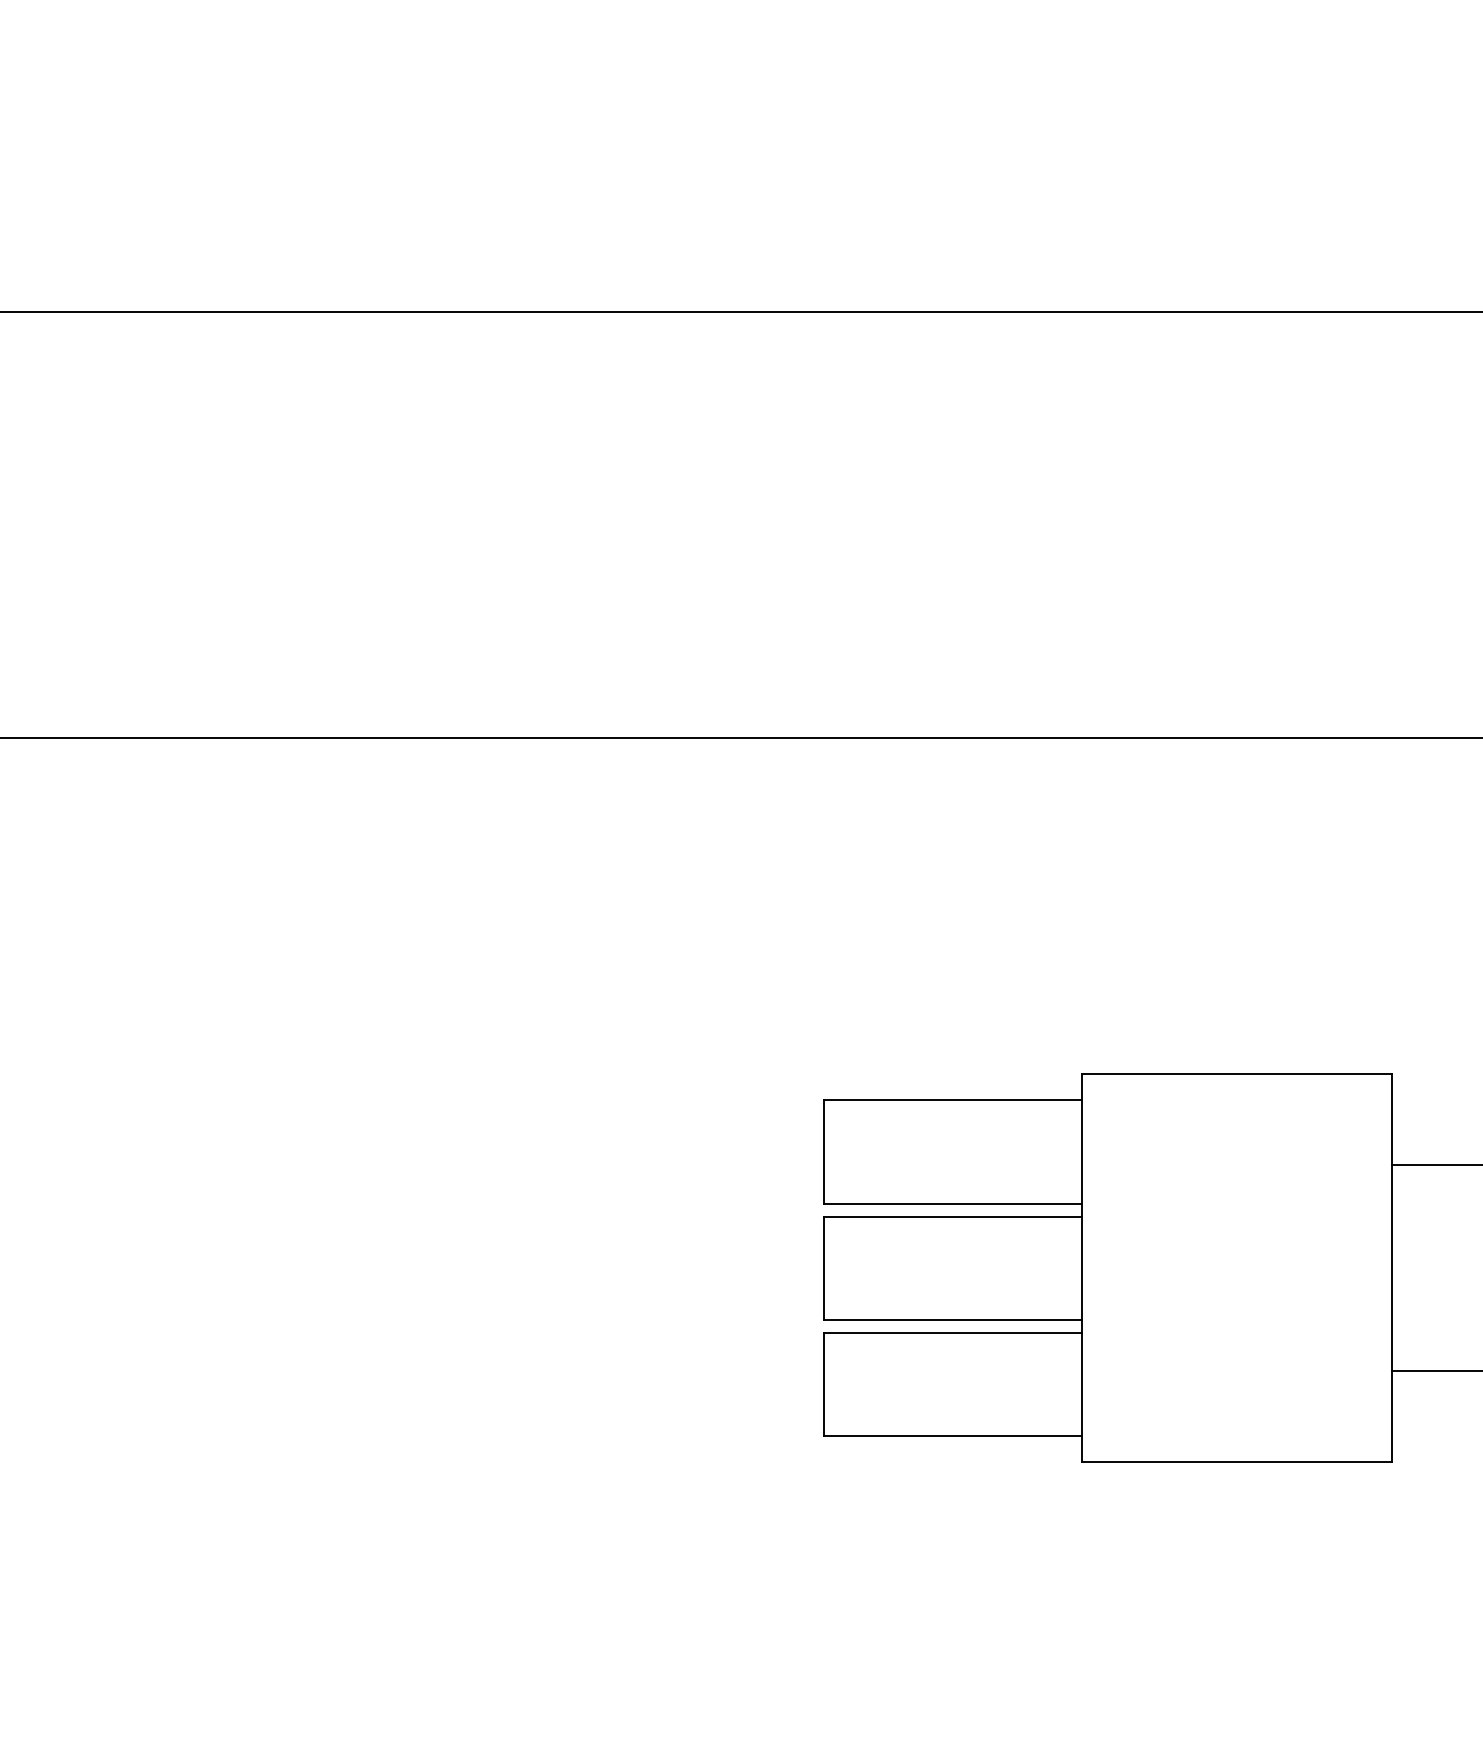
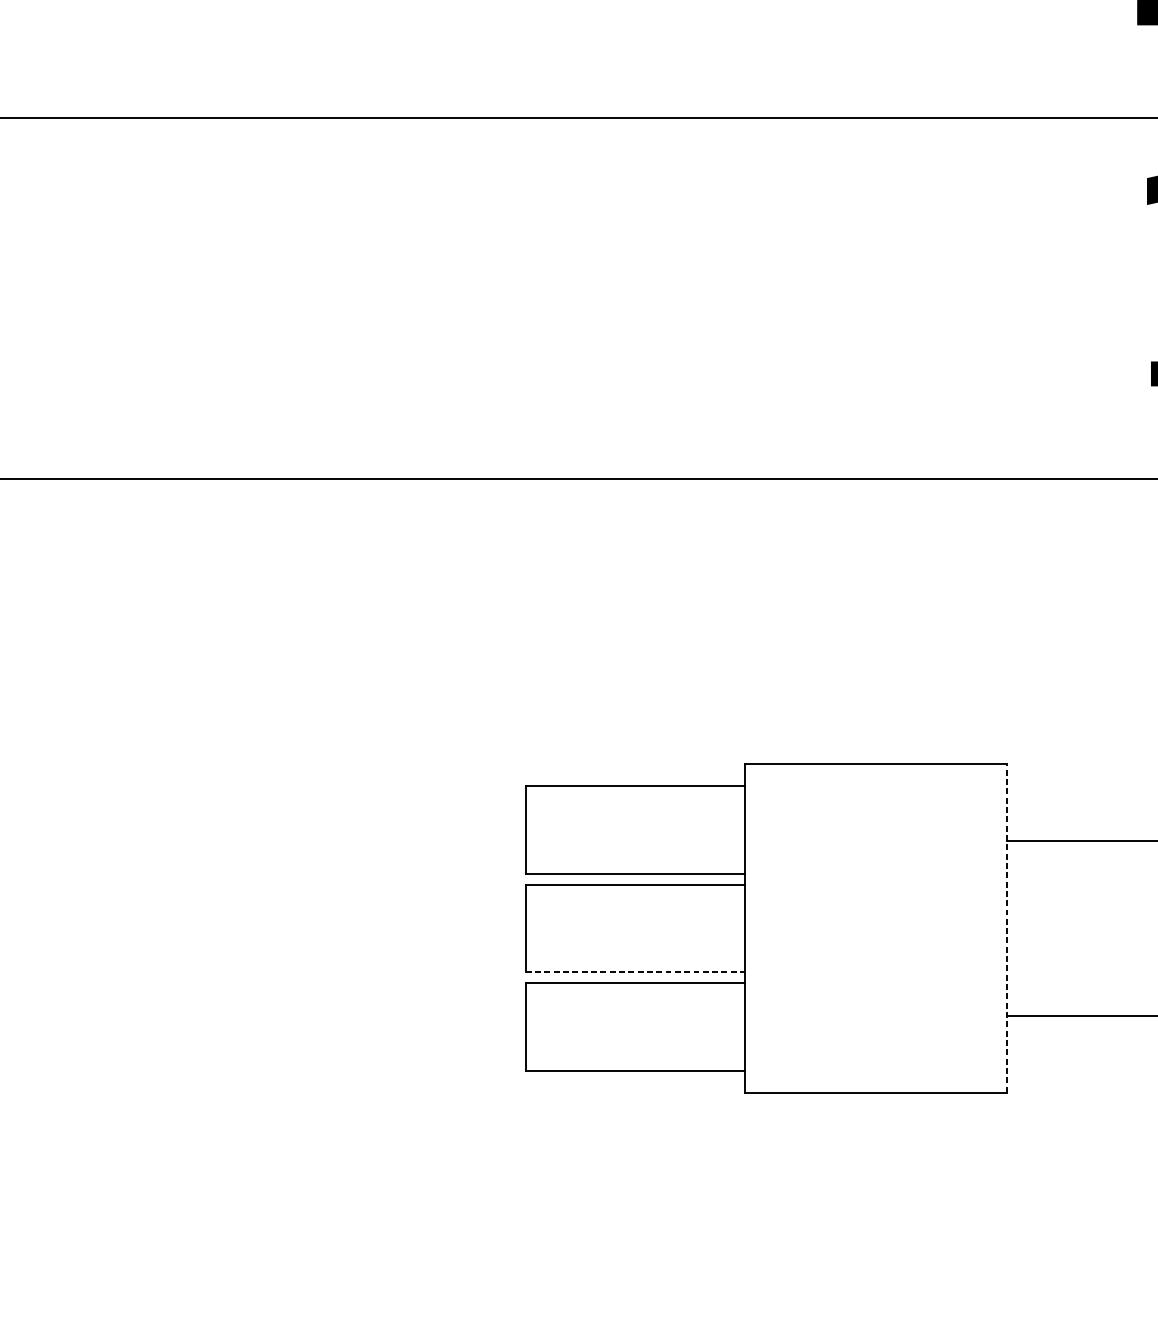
line: (1392, 1268) -> (1007, 928), solid -> dashed
line: (953, 1319) -> (635, 971), solid -> dashed

